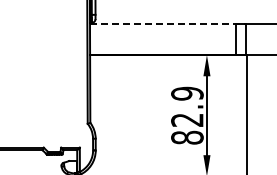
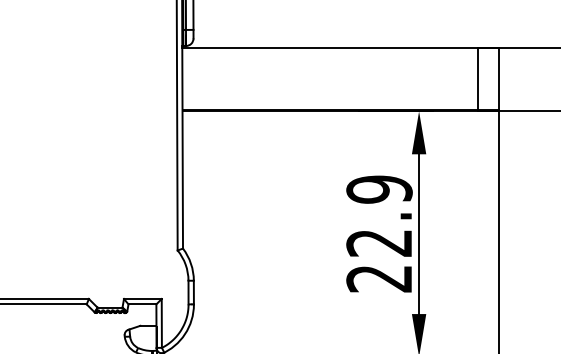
line: (168, 23) -> (341, 47), dashed -> solid
text: (187, 137) -> (379, 278), 82.9 -> 22.9

